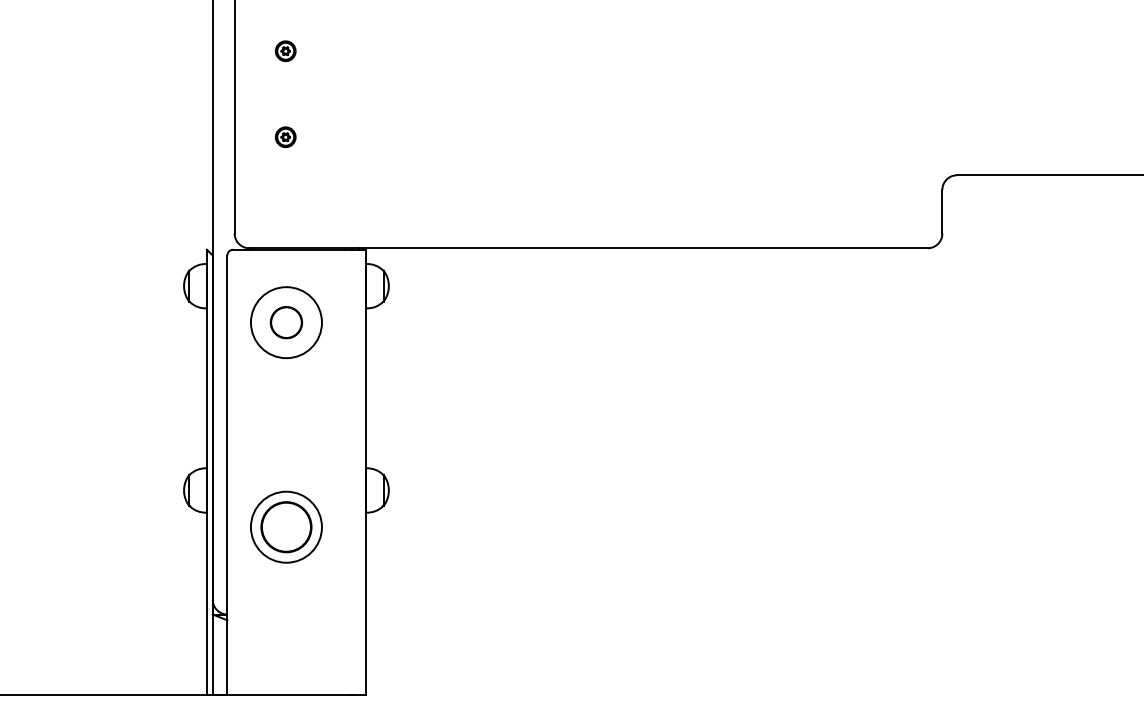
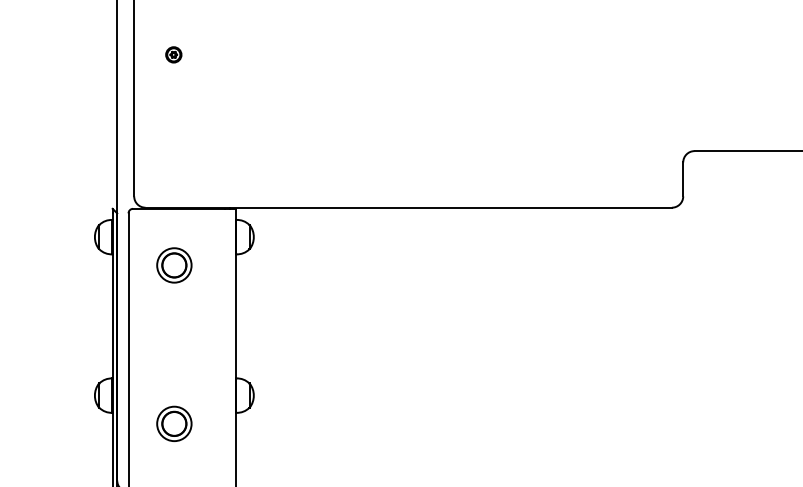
part: (285, 137) -> (173, 121), removed
circle: (286, 322) -> (174, 265), size x0.62
part: (286, 526) -> (174, 423), size x0.62

